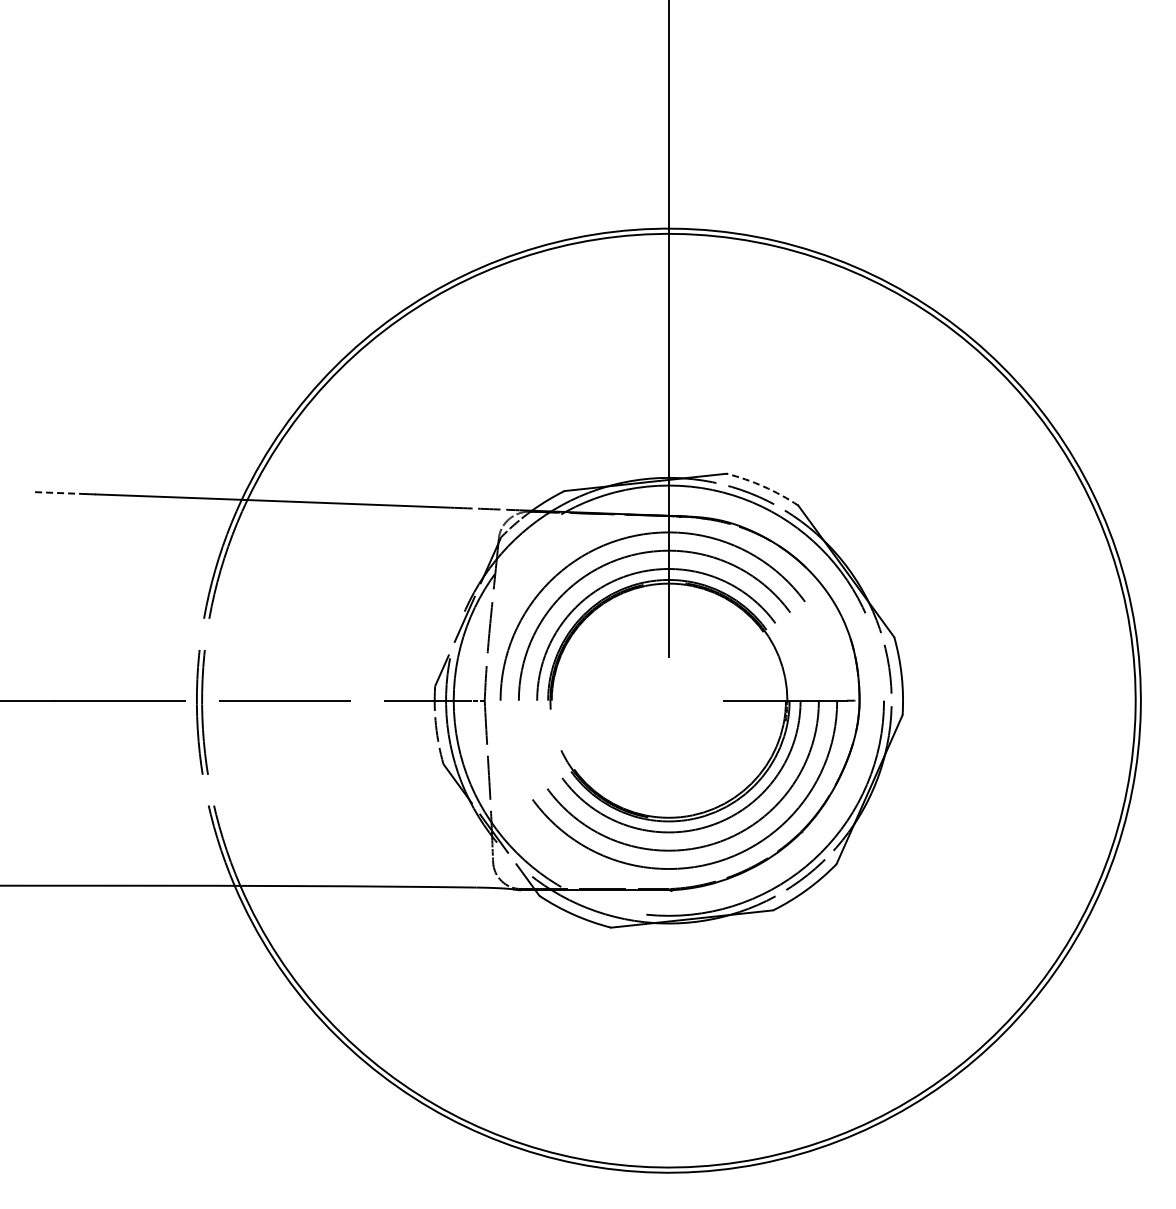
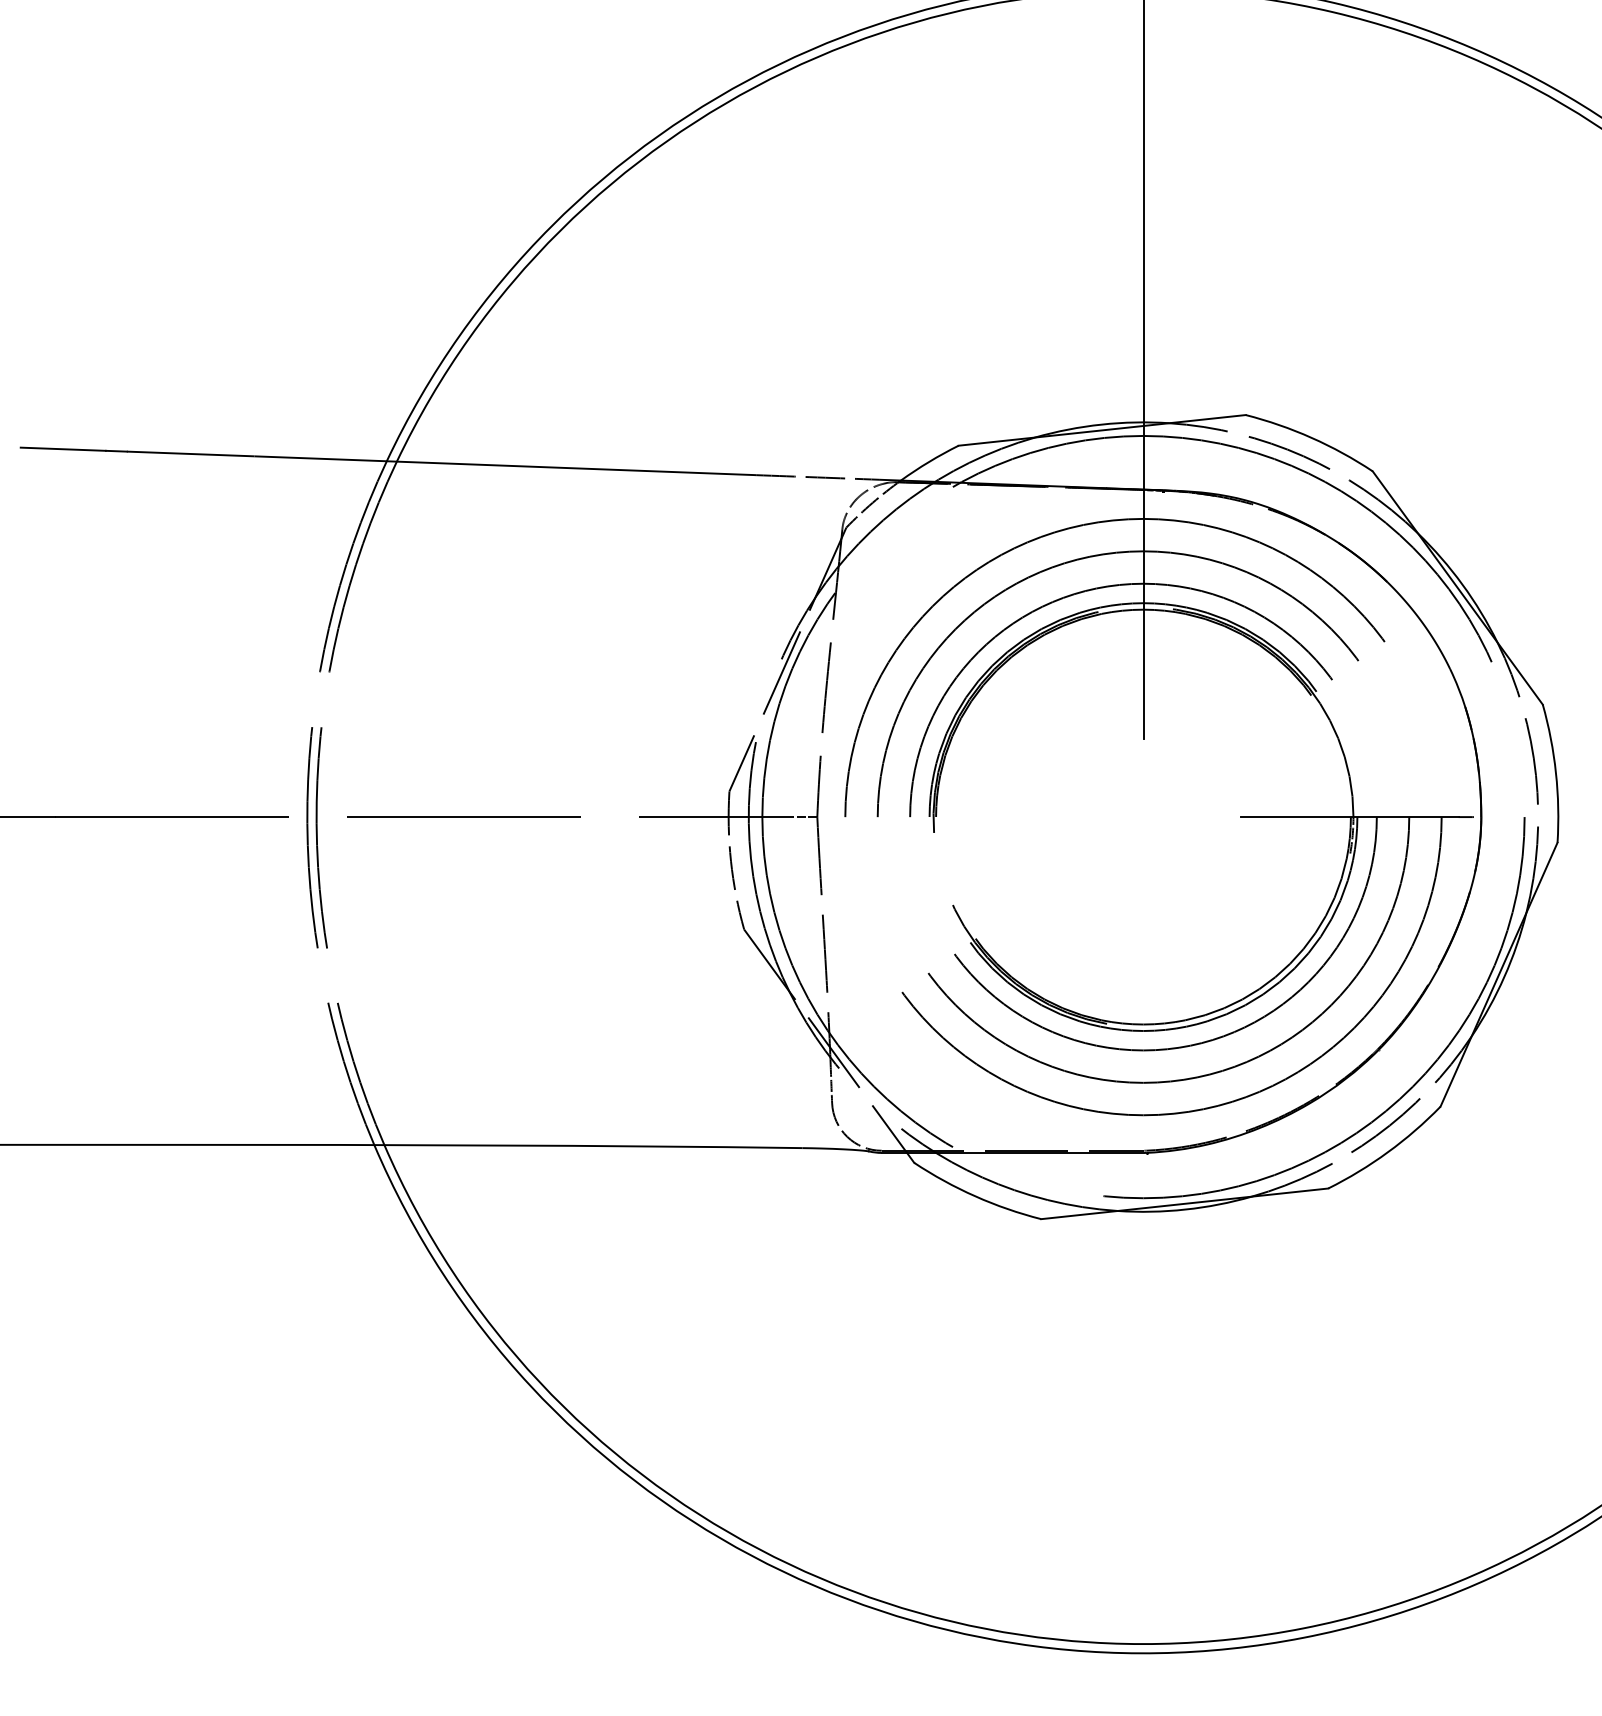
arc: (763, 486) -> (1311, 437), dashed -> solid
line: (58, 493) -> (62, 450), dashed -> solid

